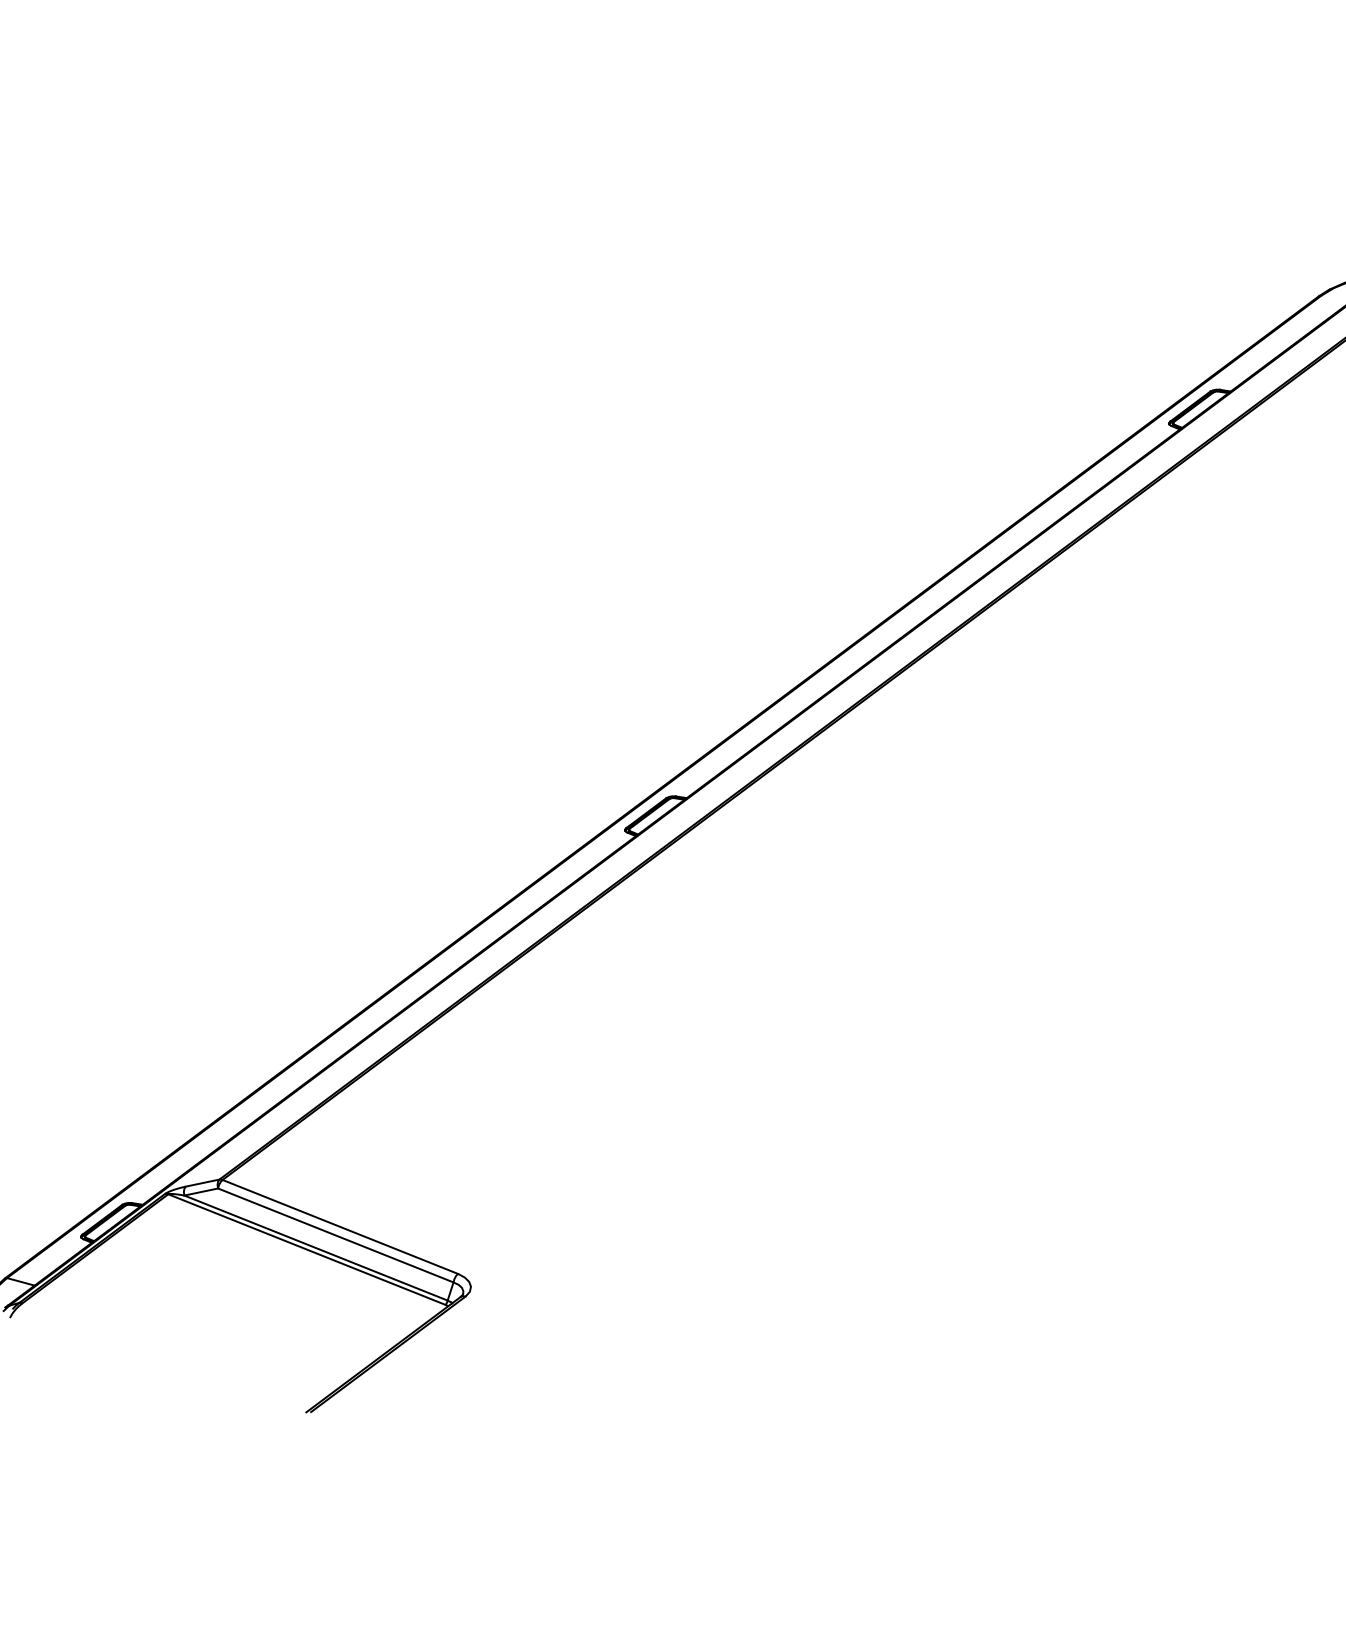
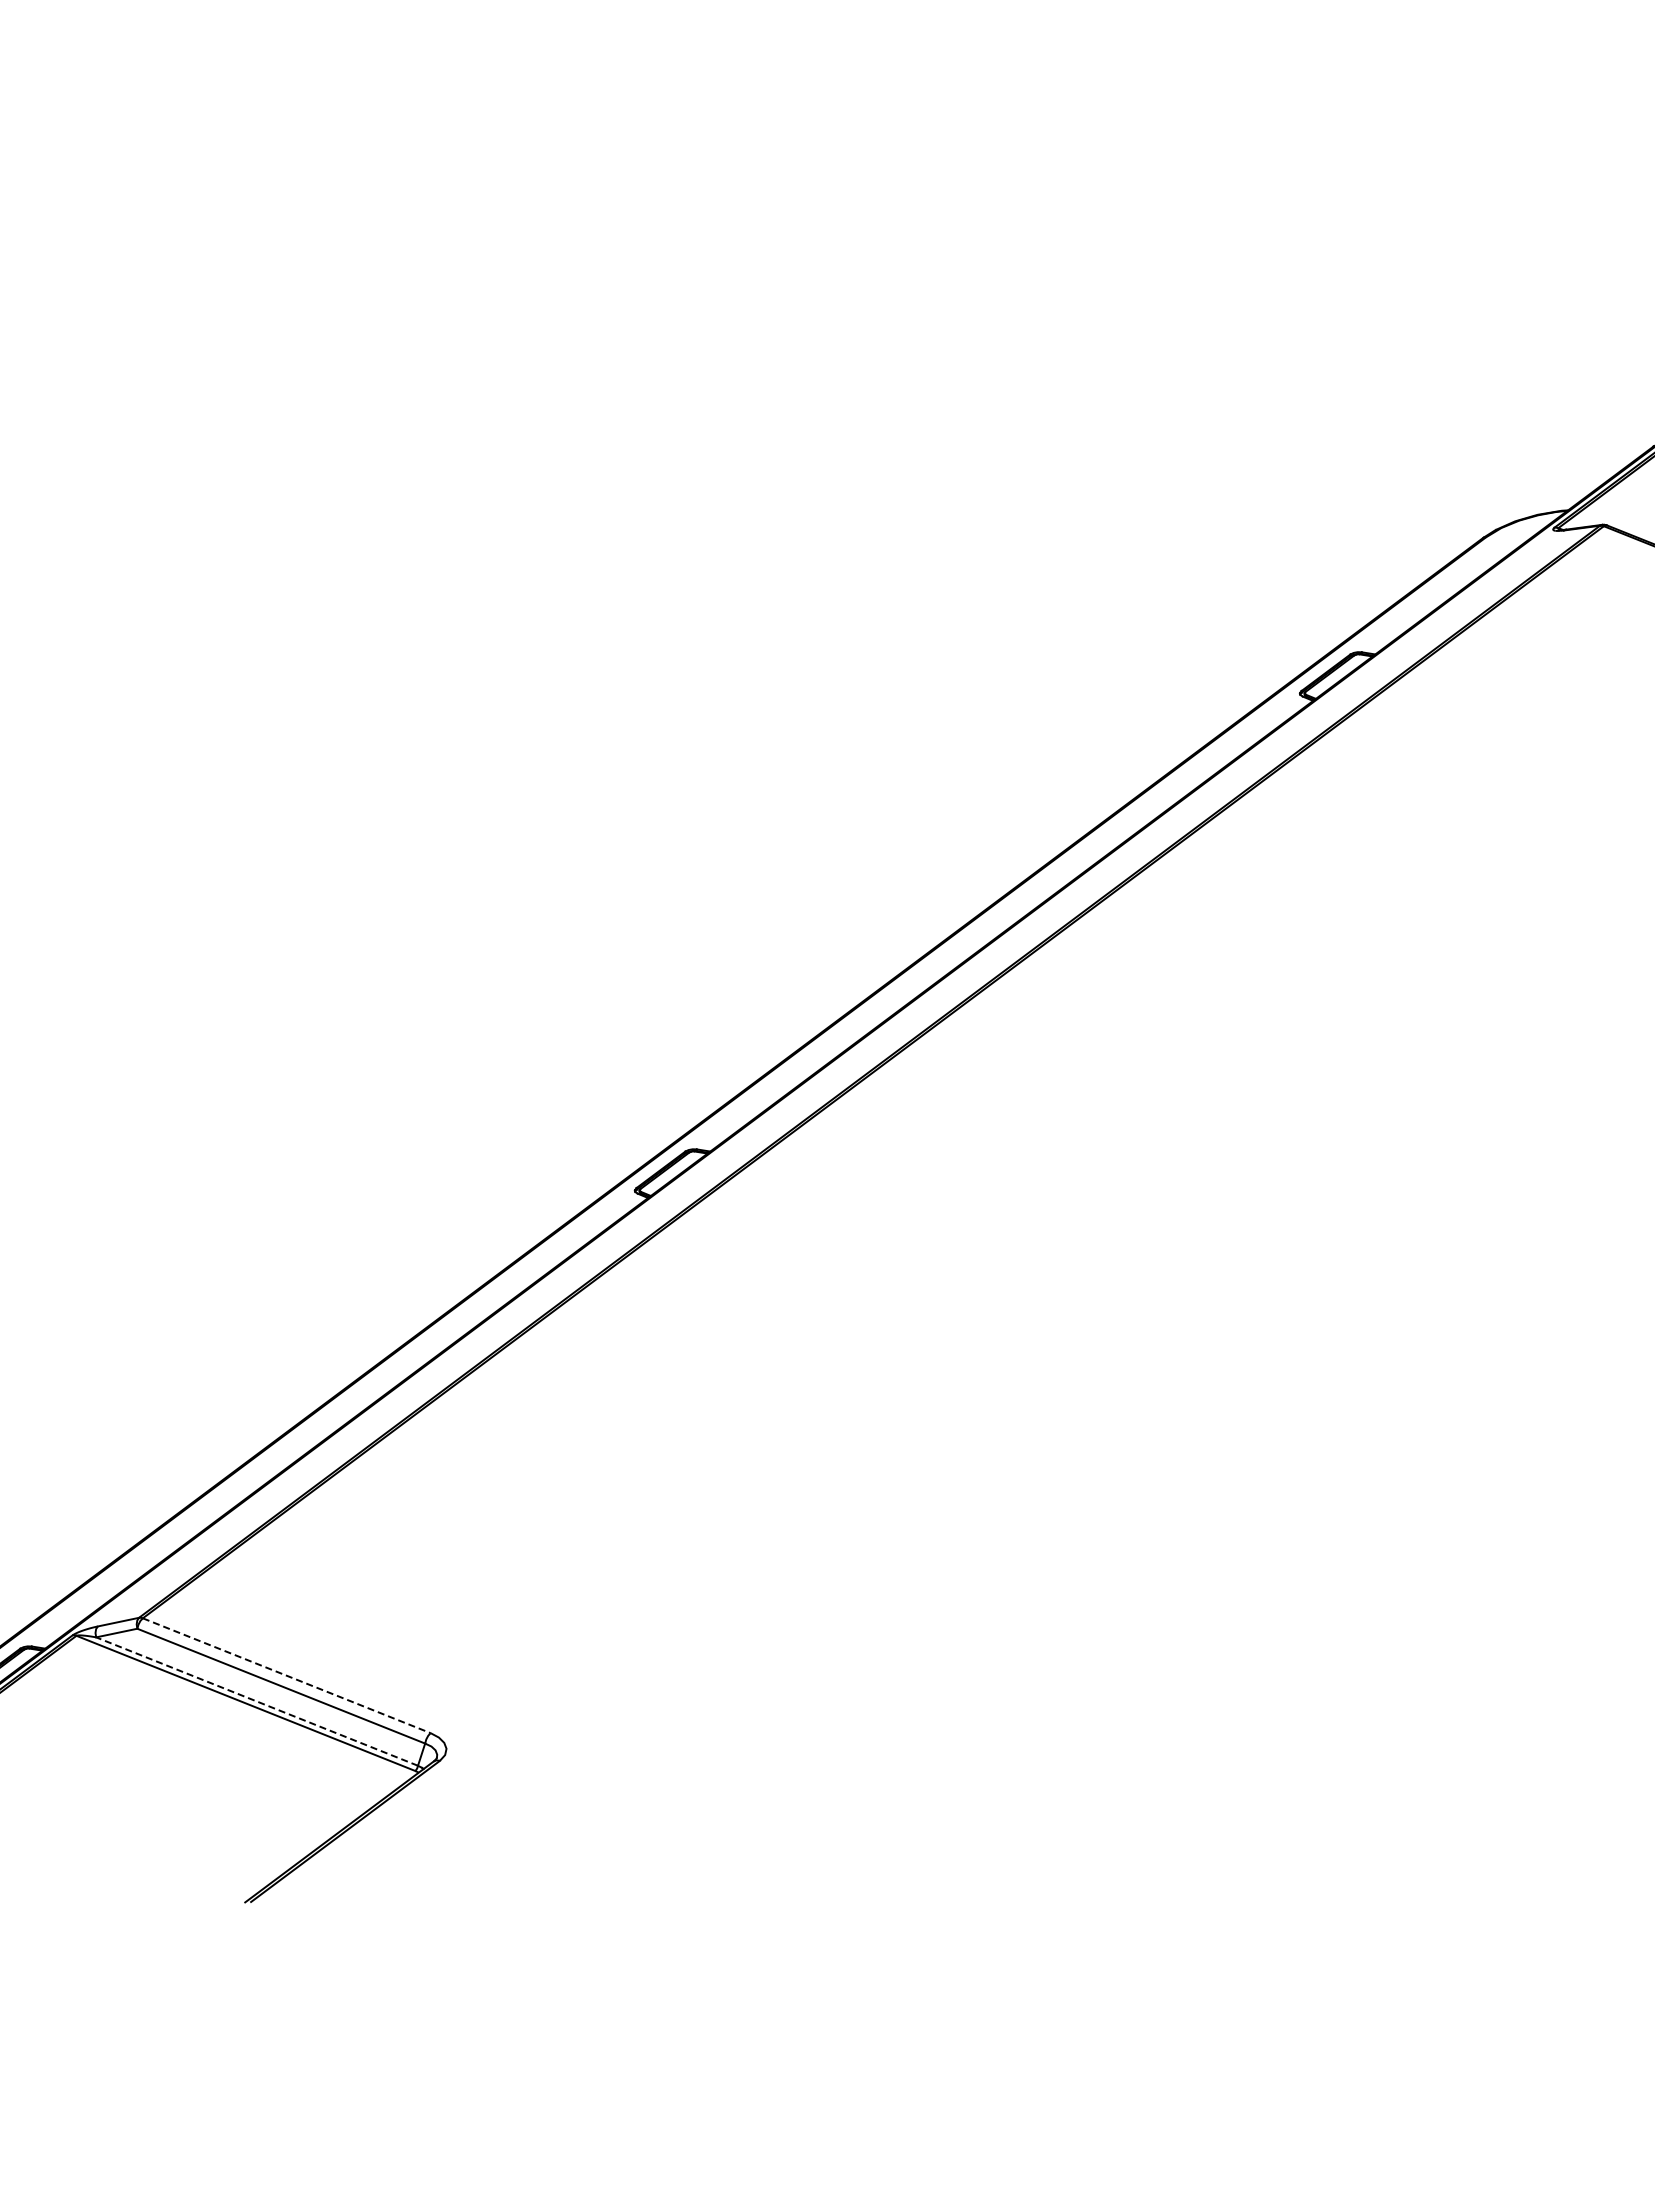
line: (340, 1226) -> (286, 1675), solid -> dashed
line: (315, 1248) -> (256, 1701), solid -> dashed

